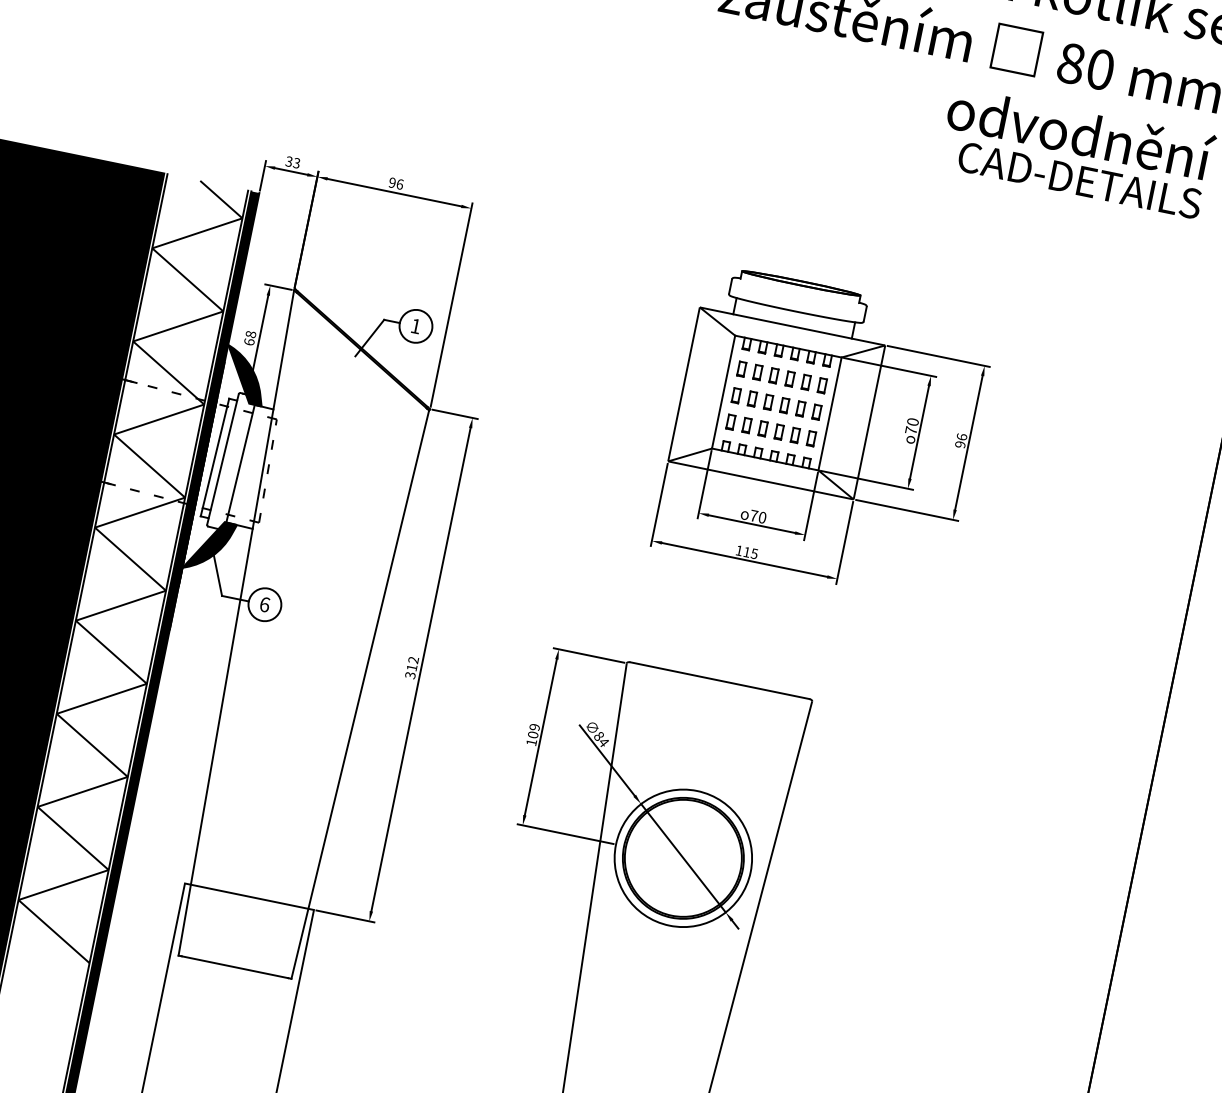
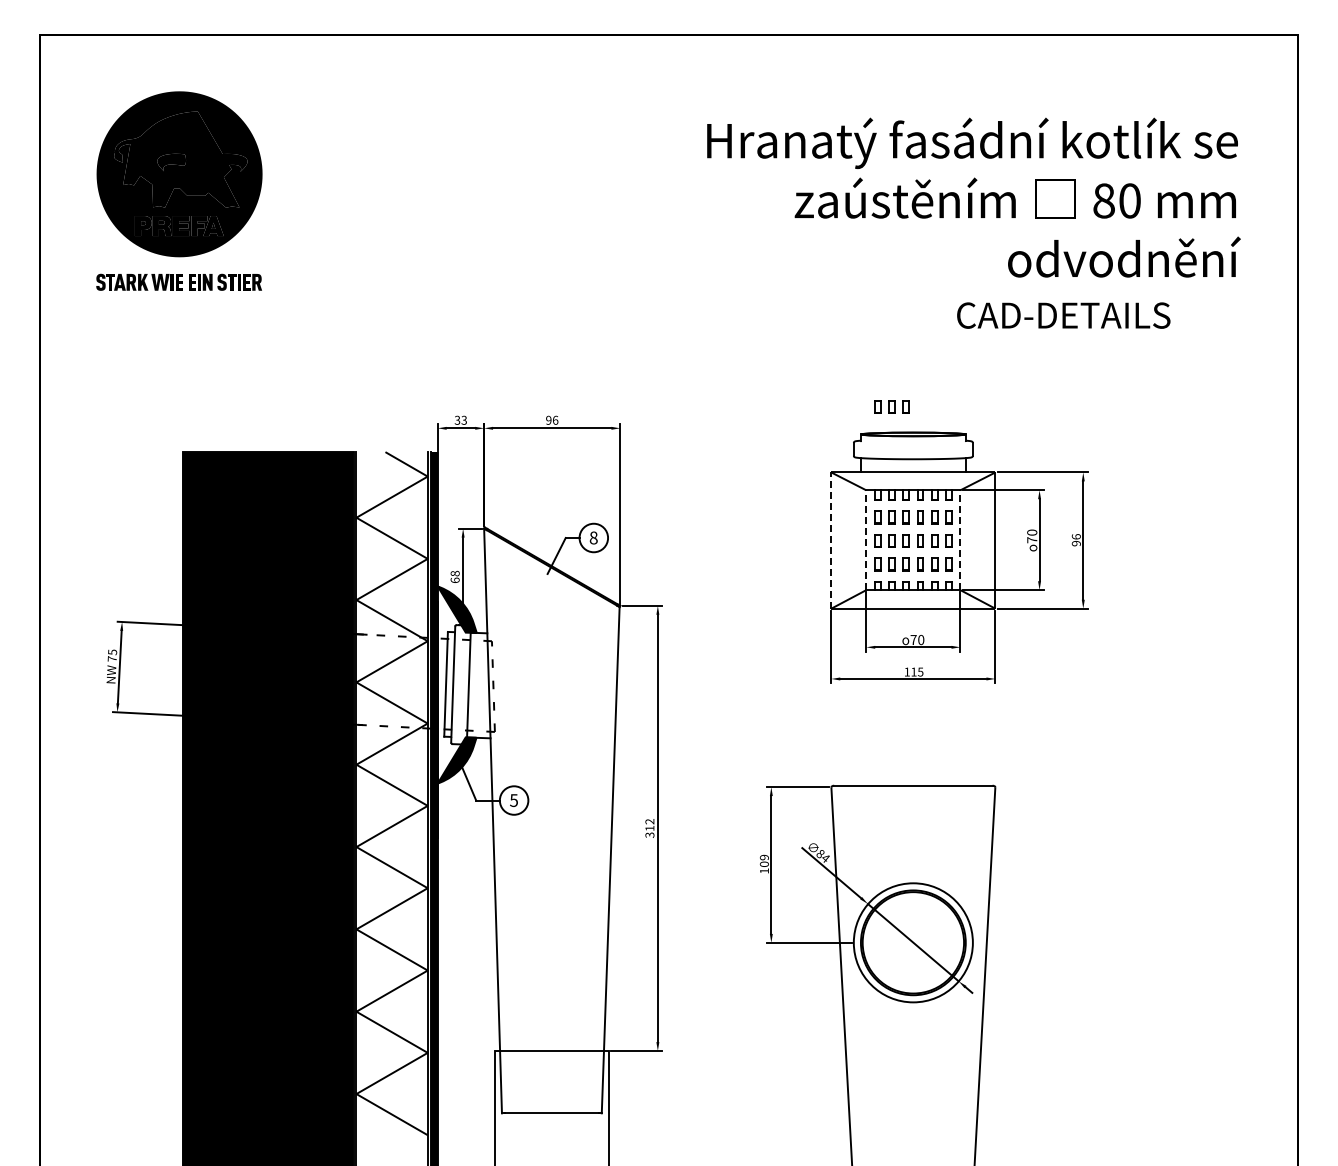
text: (1079, 180) -> (1063, 315), moved
part: (783, 246) -> (891, 406), added
text: (415, 325) -> (593, 537), 1 -> 8
line: (684, 384) -> (831, 540), solid -> dashed
line: (723, 392) -> (866, 540), solid -> dashed
line: (830, 414) -> (960, 540), solid -> dashed
text: (265, 604) -> (514, 800), 6 -> 5

